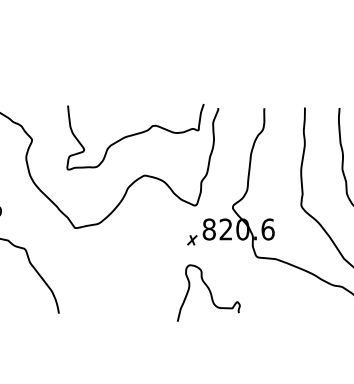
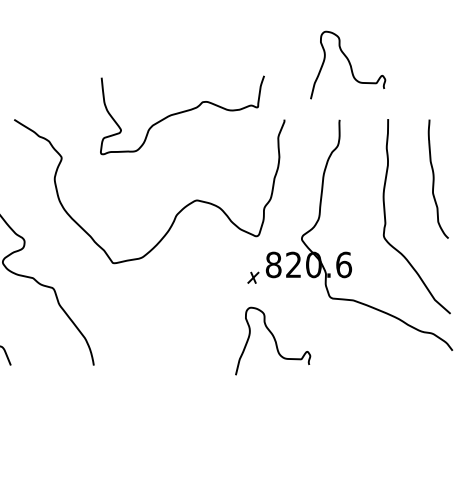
curve: (271, 61) -> (348, 63), added
curve: (134, 135) -> (181, 113), moved

